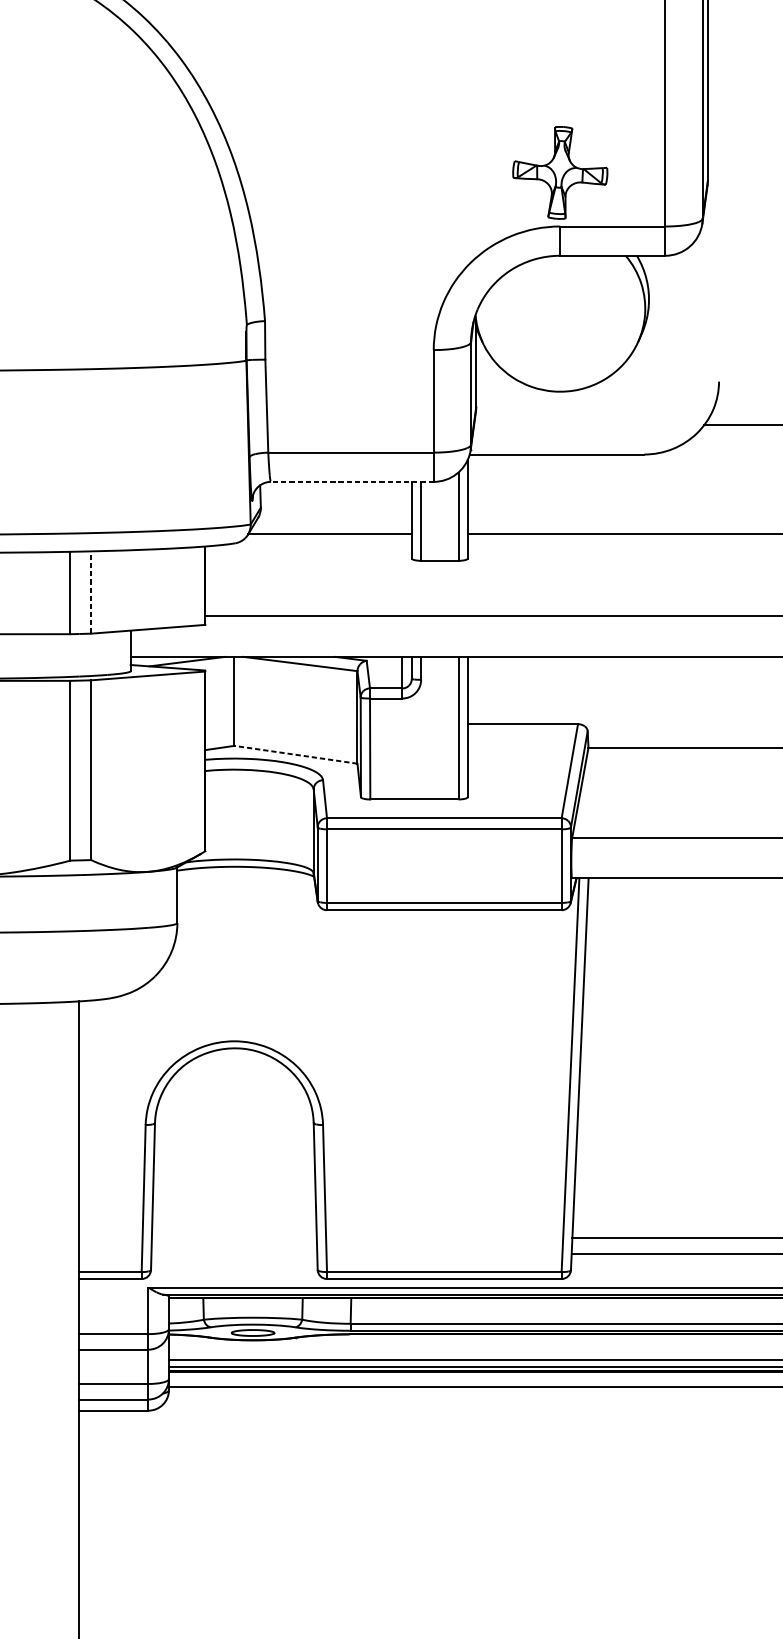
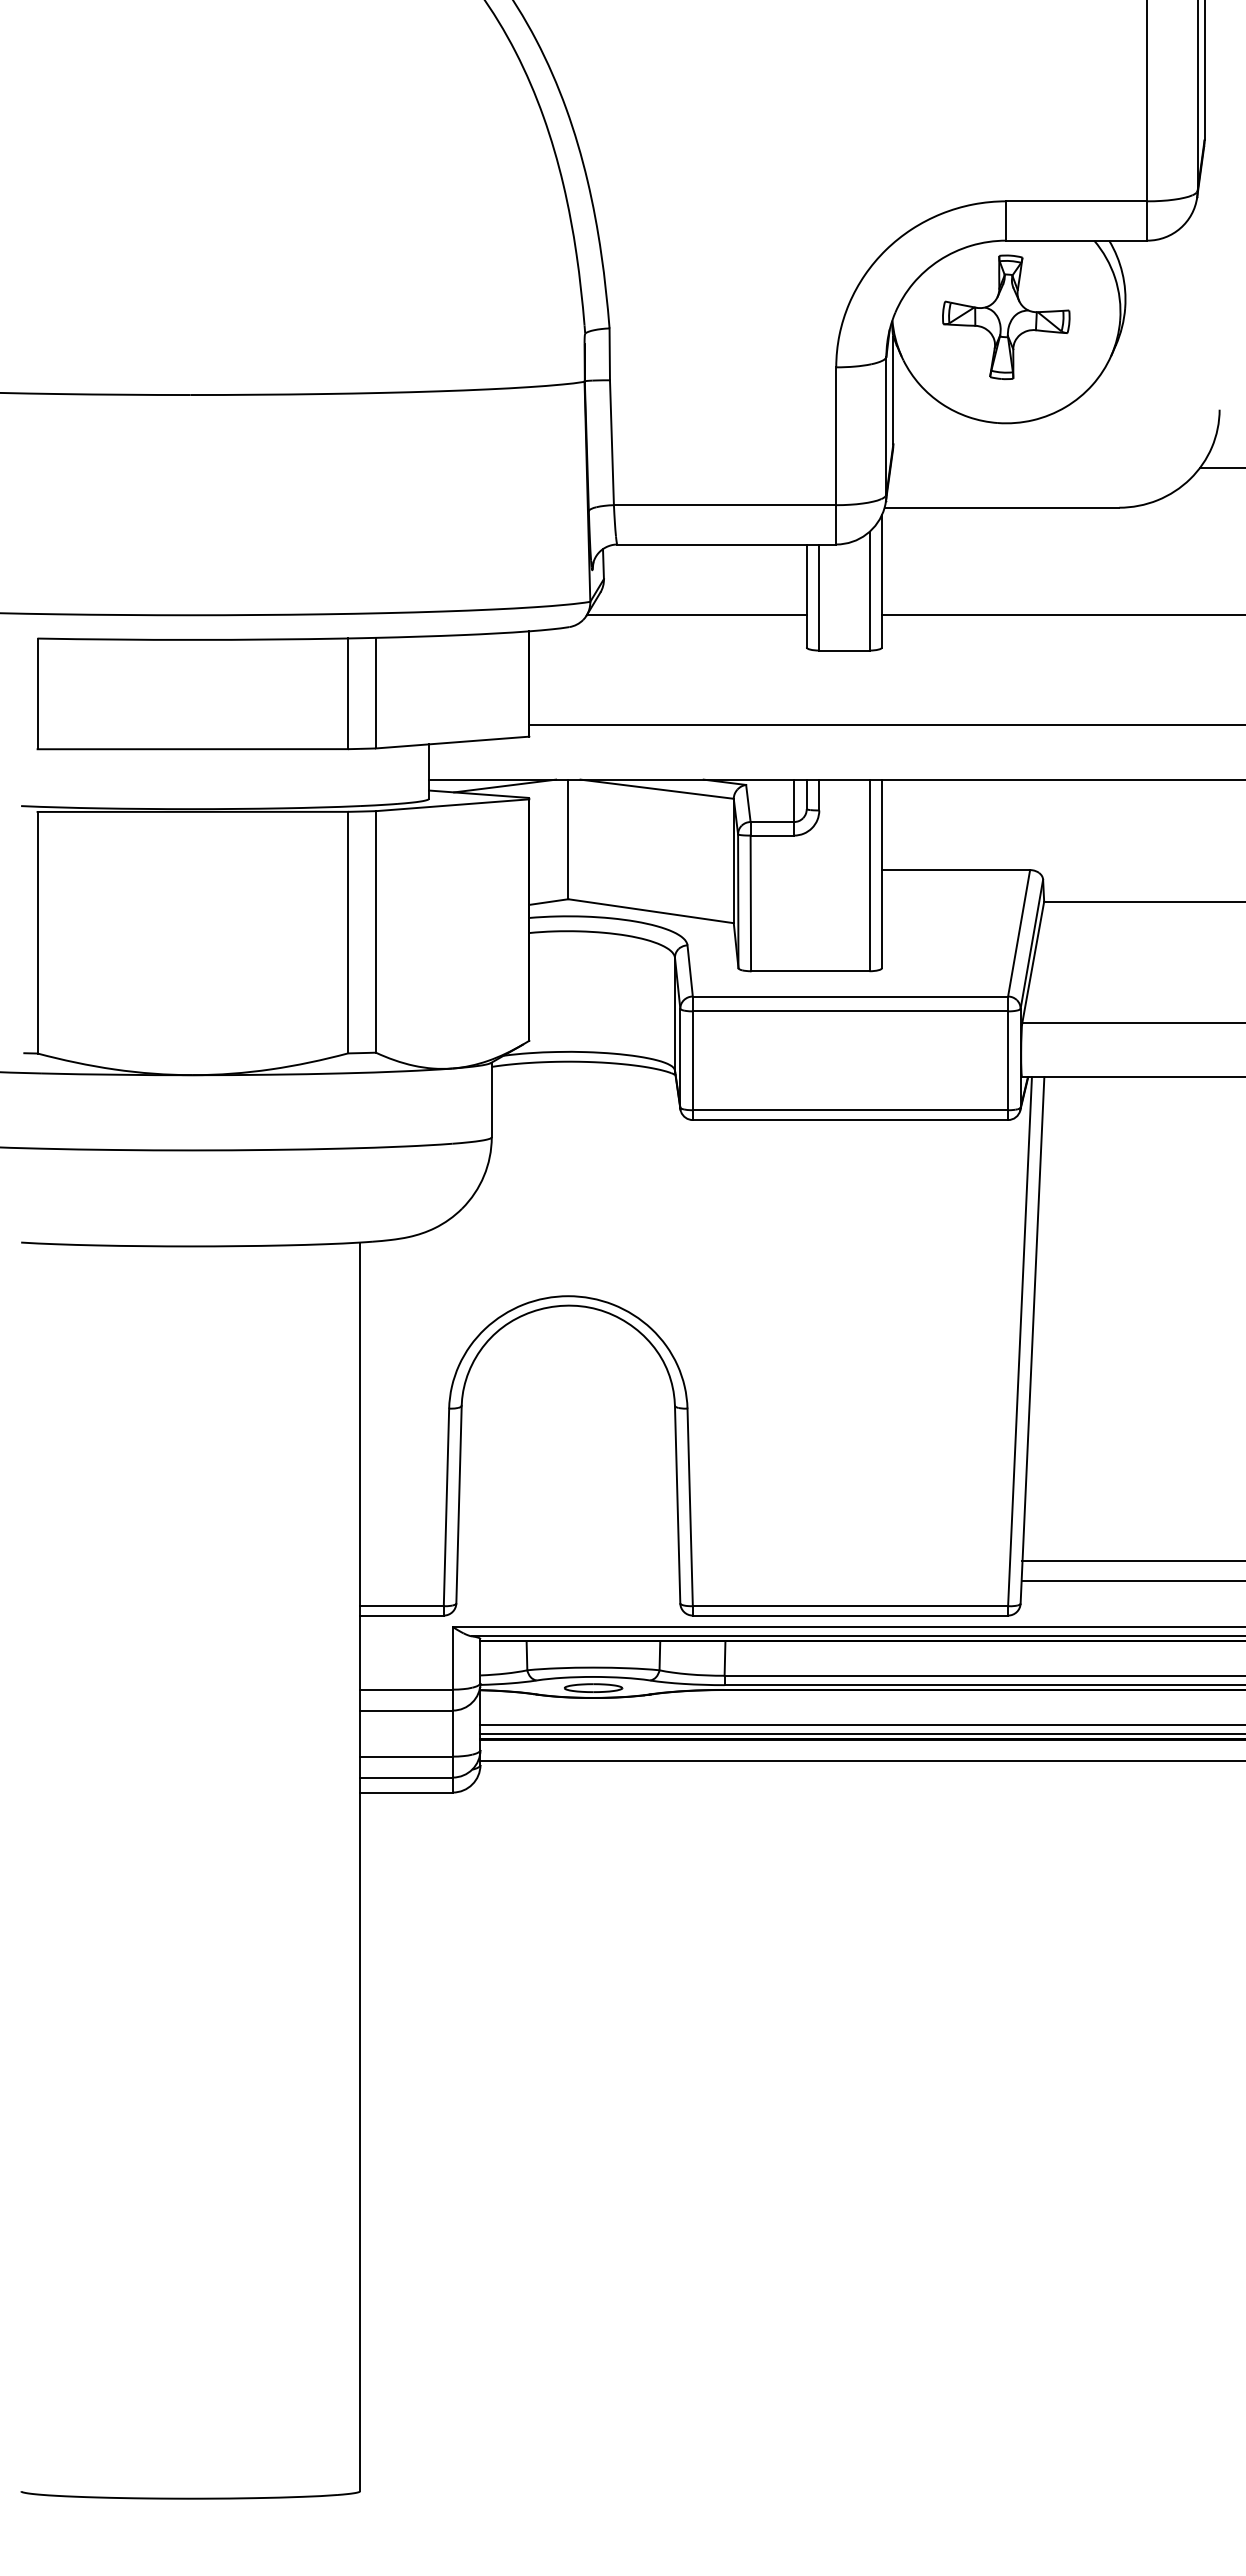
part: (560, 173) -> (1006, 317), moved
line: (352, 481) -> (726, 544), dashed -> solid
line: (90, 592) -> (375, 692), dashed -> solid
line: (296, 755) -> (651, 911), dashed -> solid

